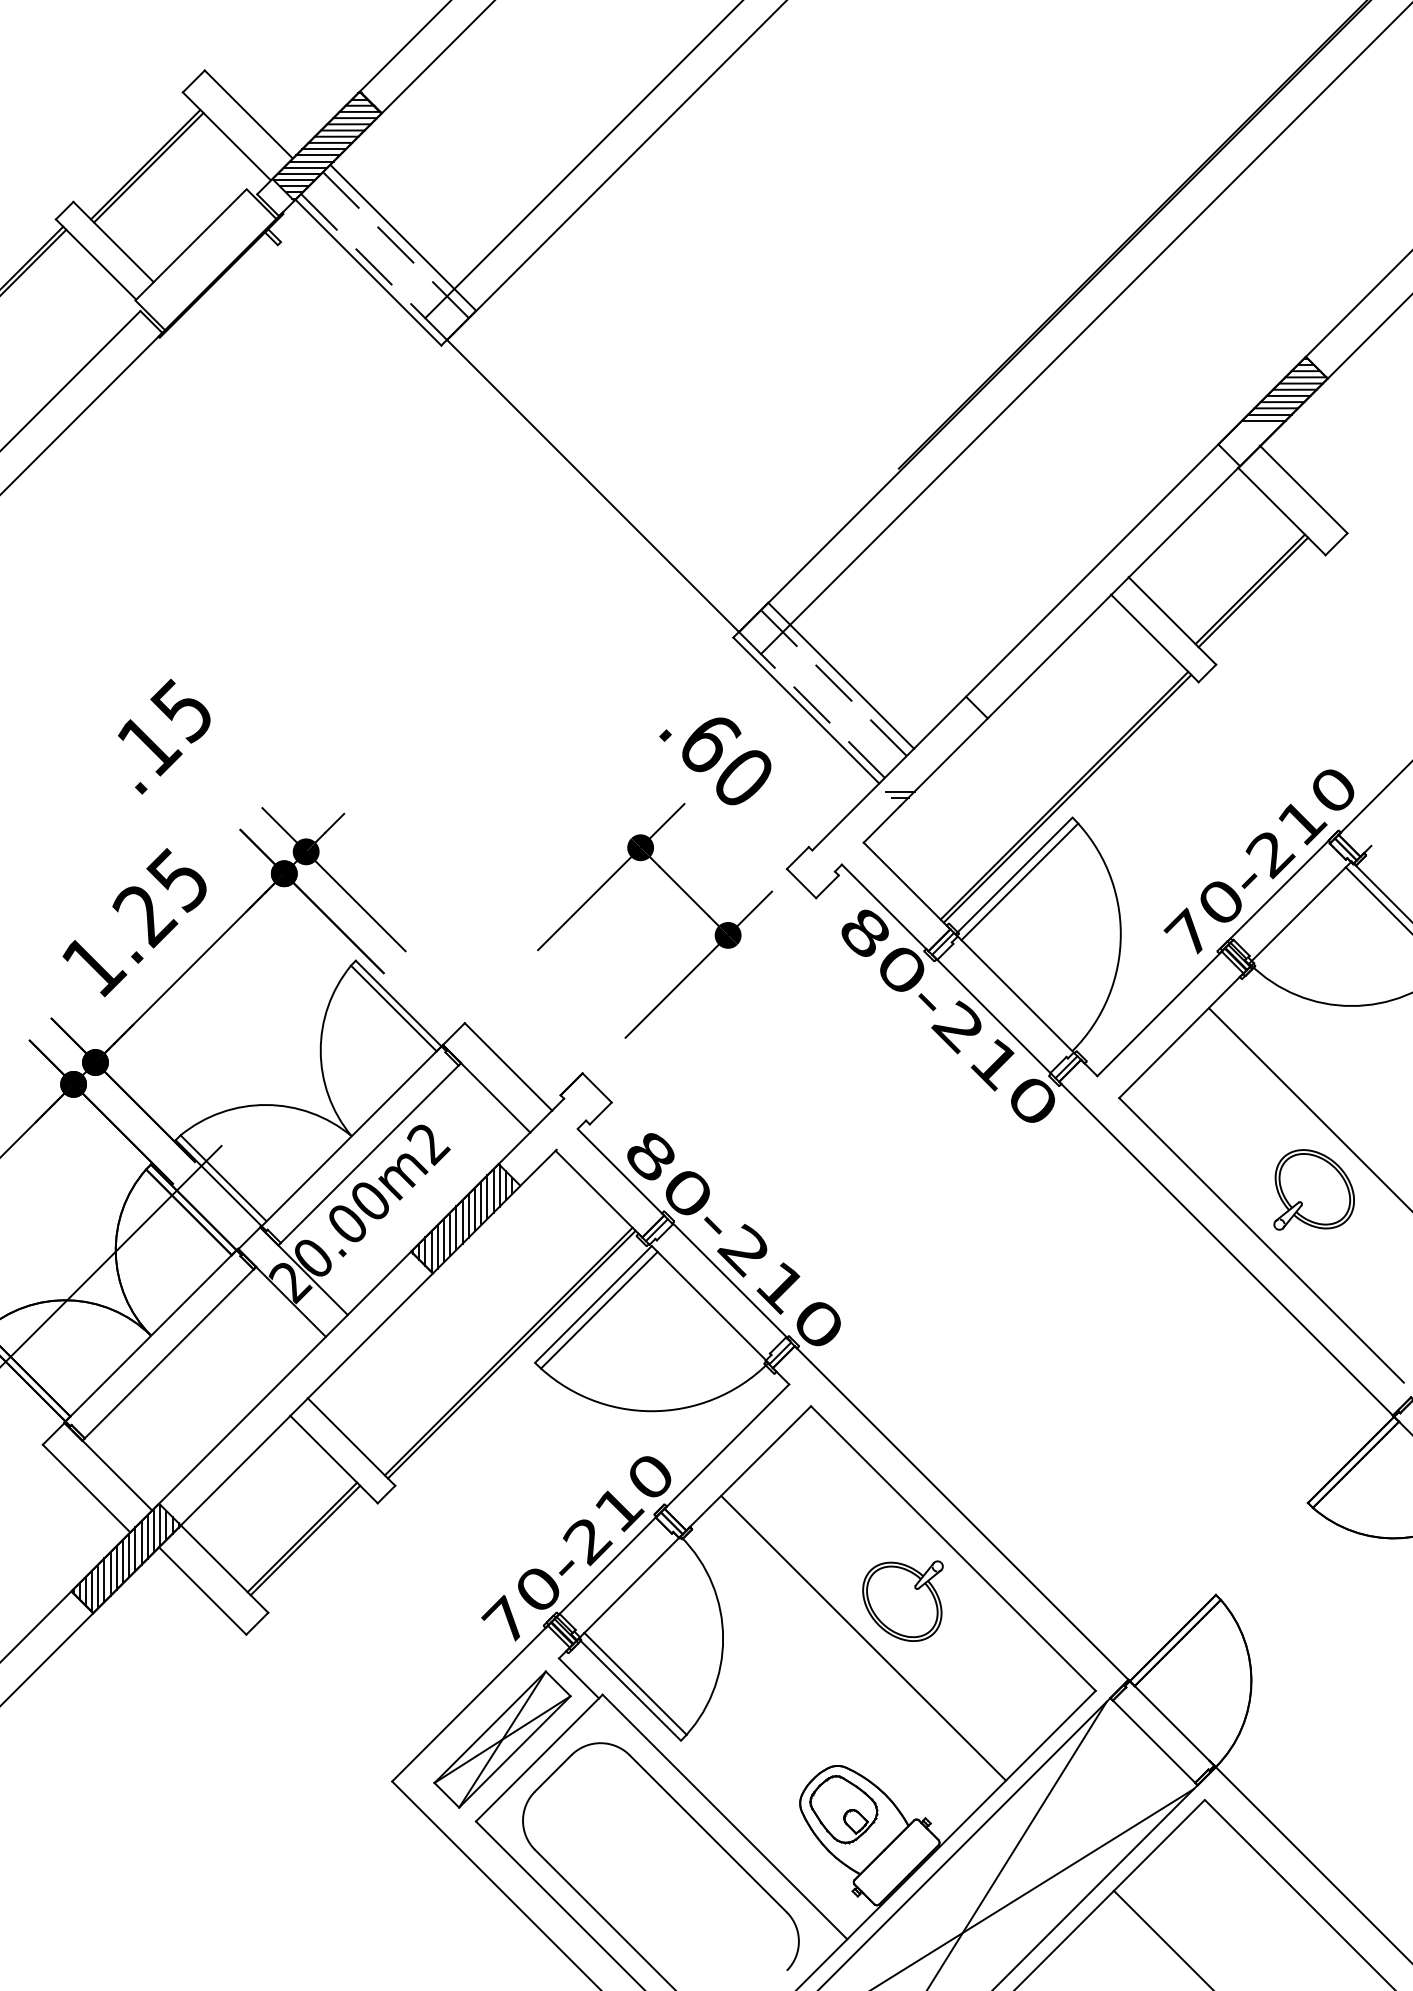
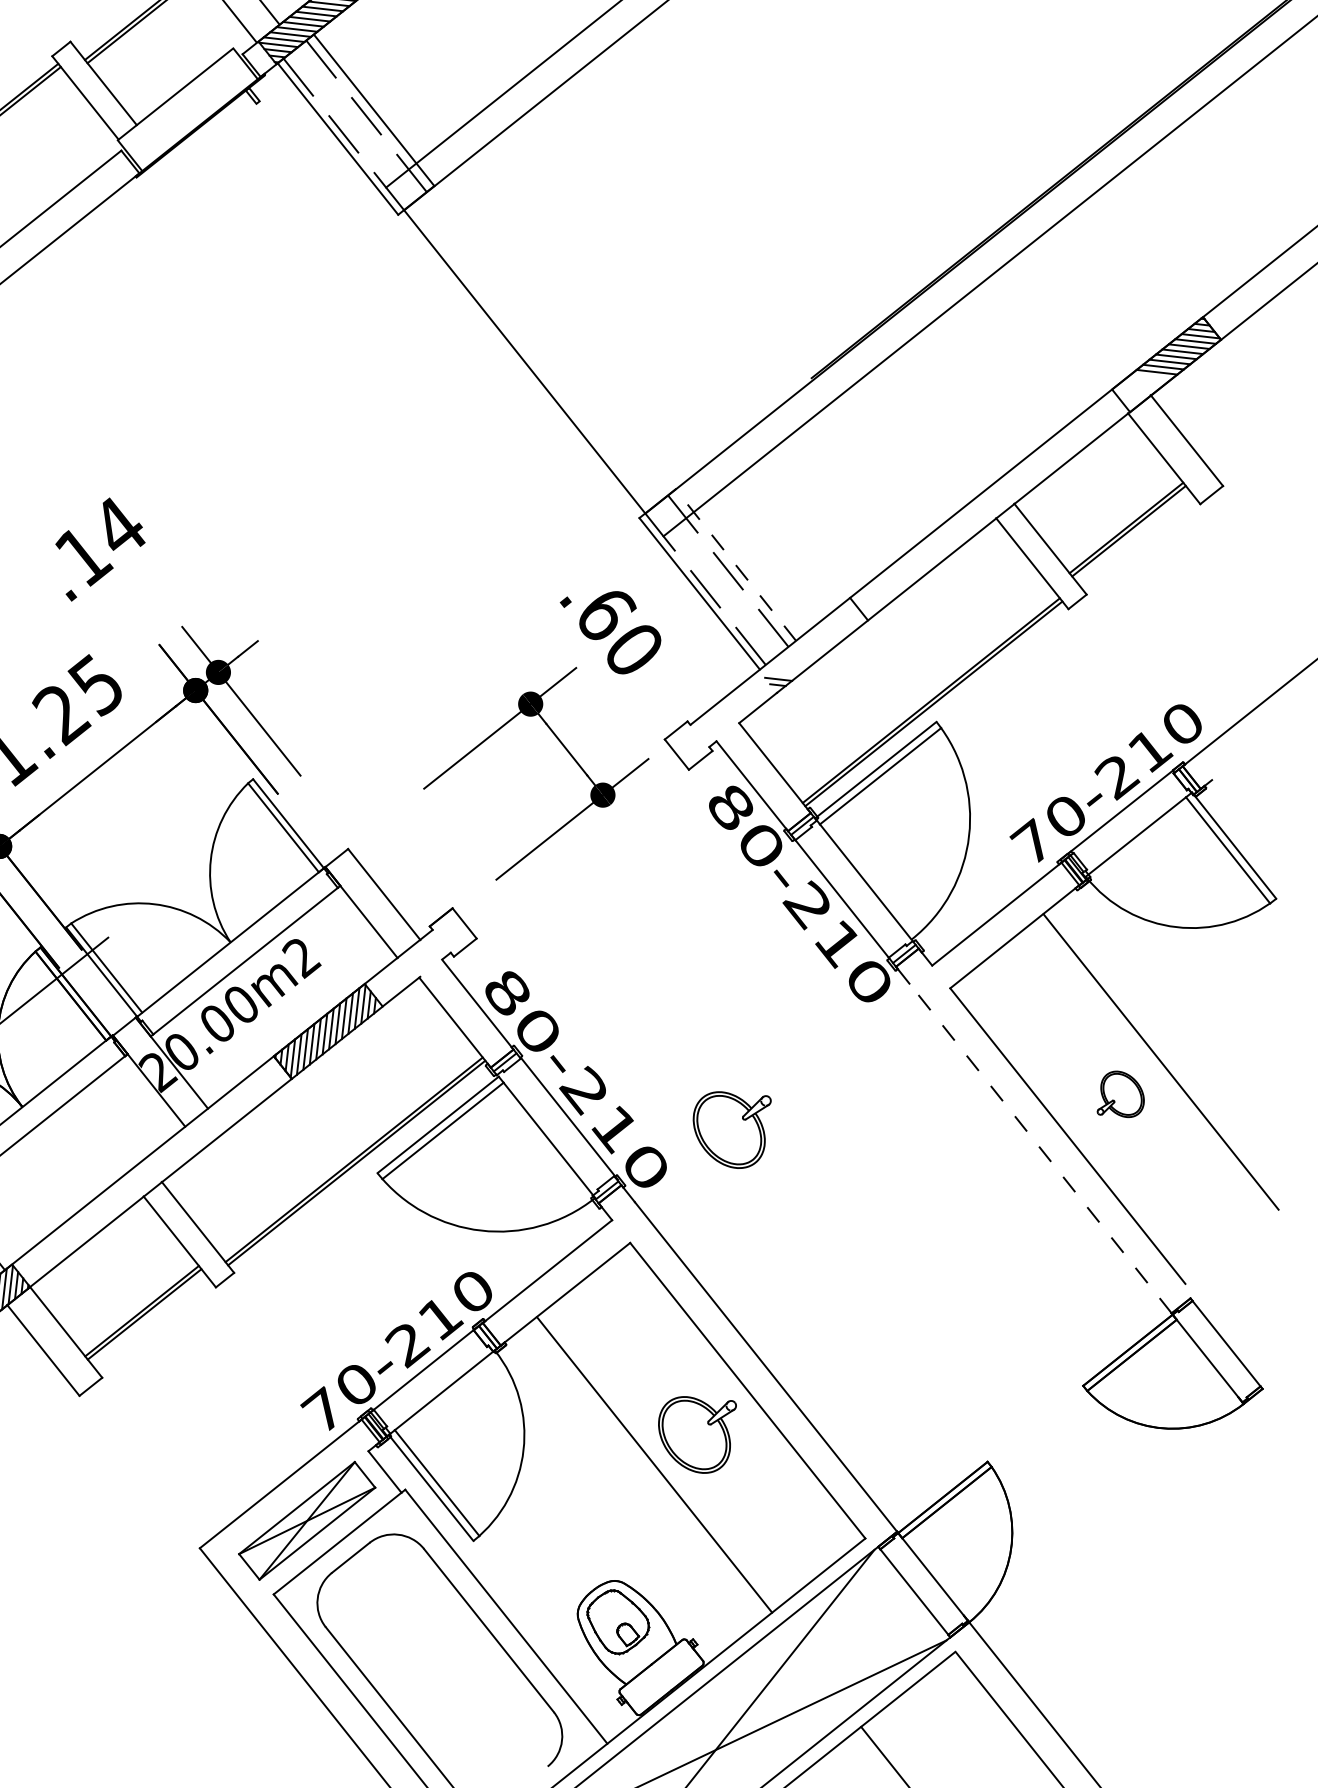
line: (840, 675) -> (735, 564), solid -> dashed
text: (181, 710) -> (117, 527), .15 -> .14
part: (1313, 1189) -> (1121, 1094), size x0.6
line: (1233, 1256) -> (1039, 1148), solid -> dashed
part: (902, 1273) -> (729, 1128), added

